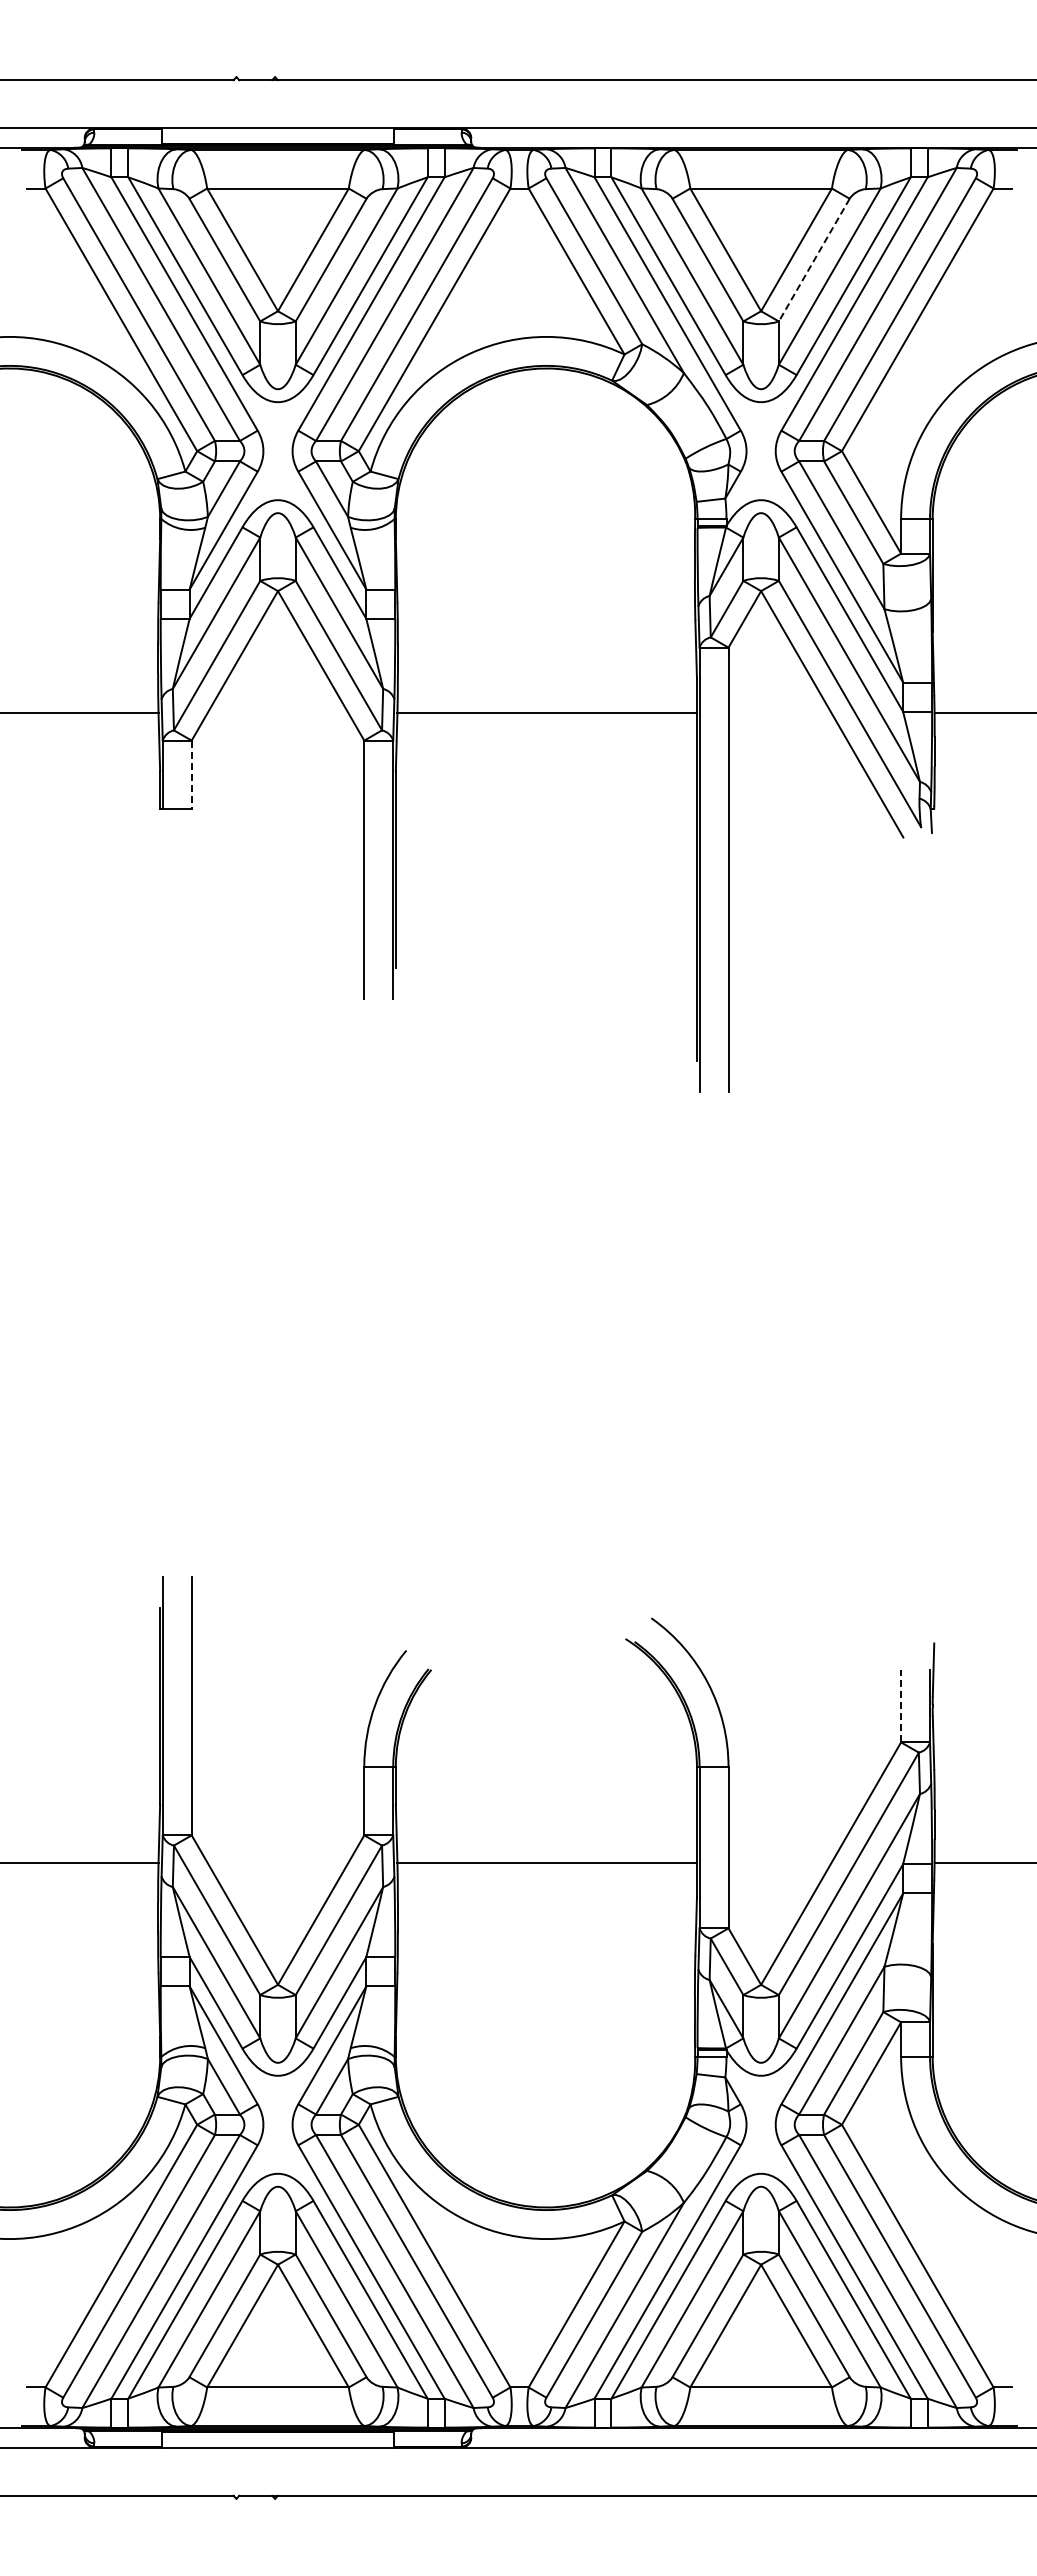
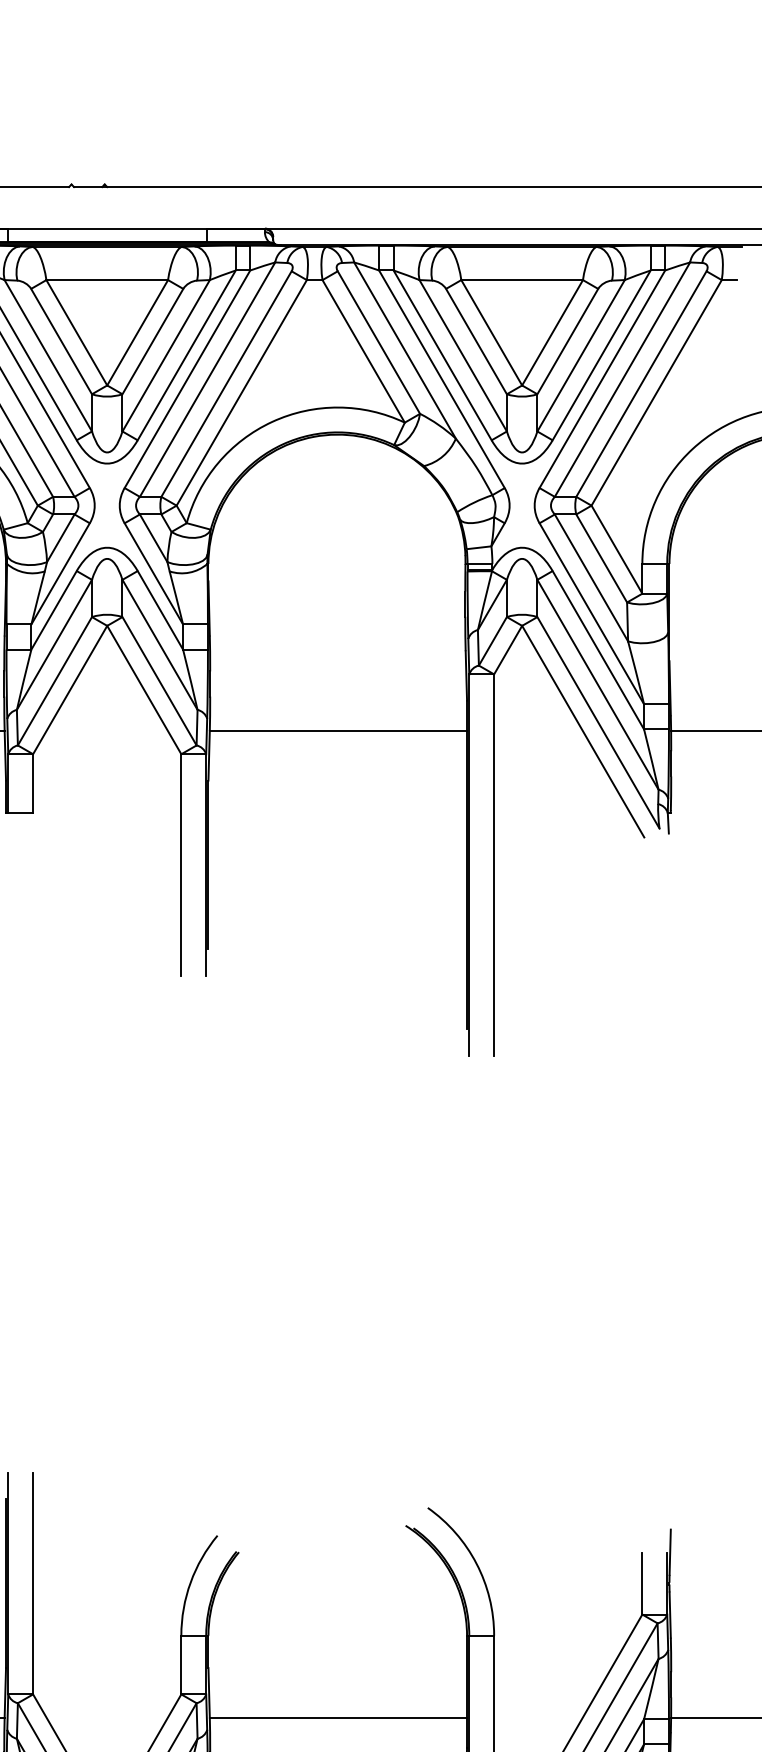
line: (814, 260) -> (567, 341), dashed -> solid
line: (191, 775) -> (32, 784), dashed -> solid
line: (901, 1706) -> (642, 1583), dashed -> solid

